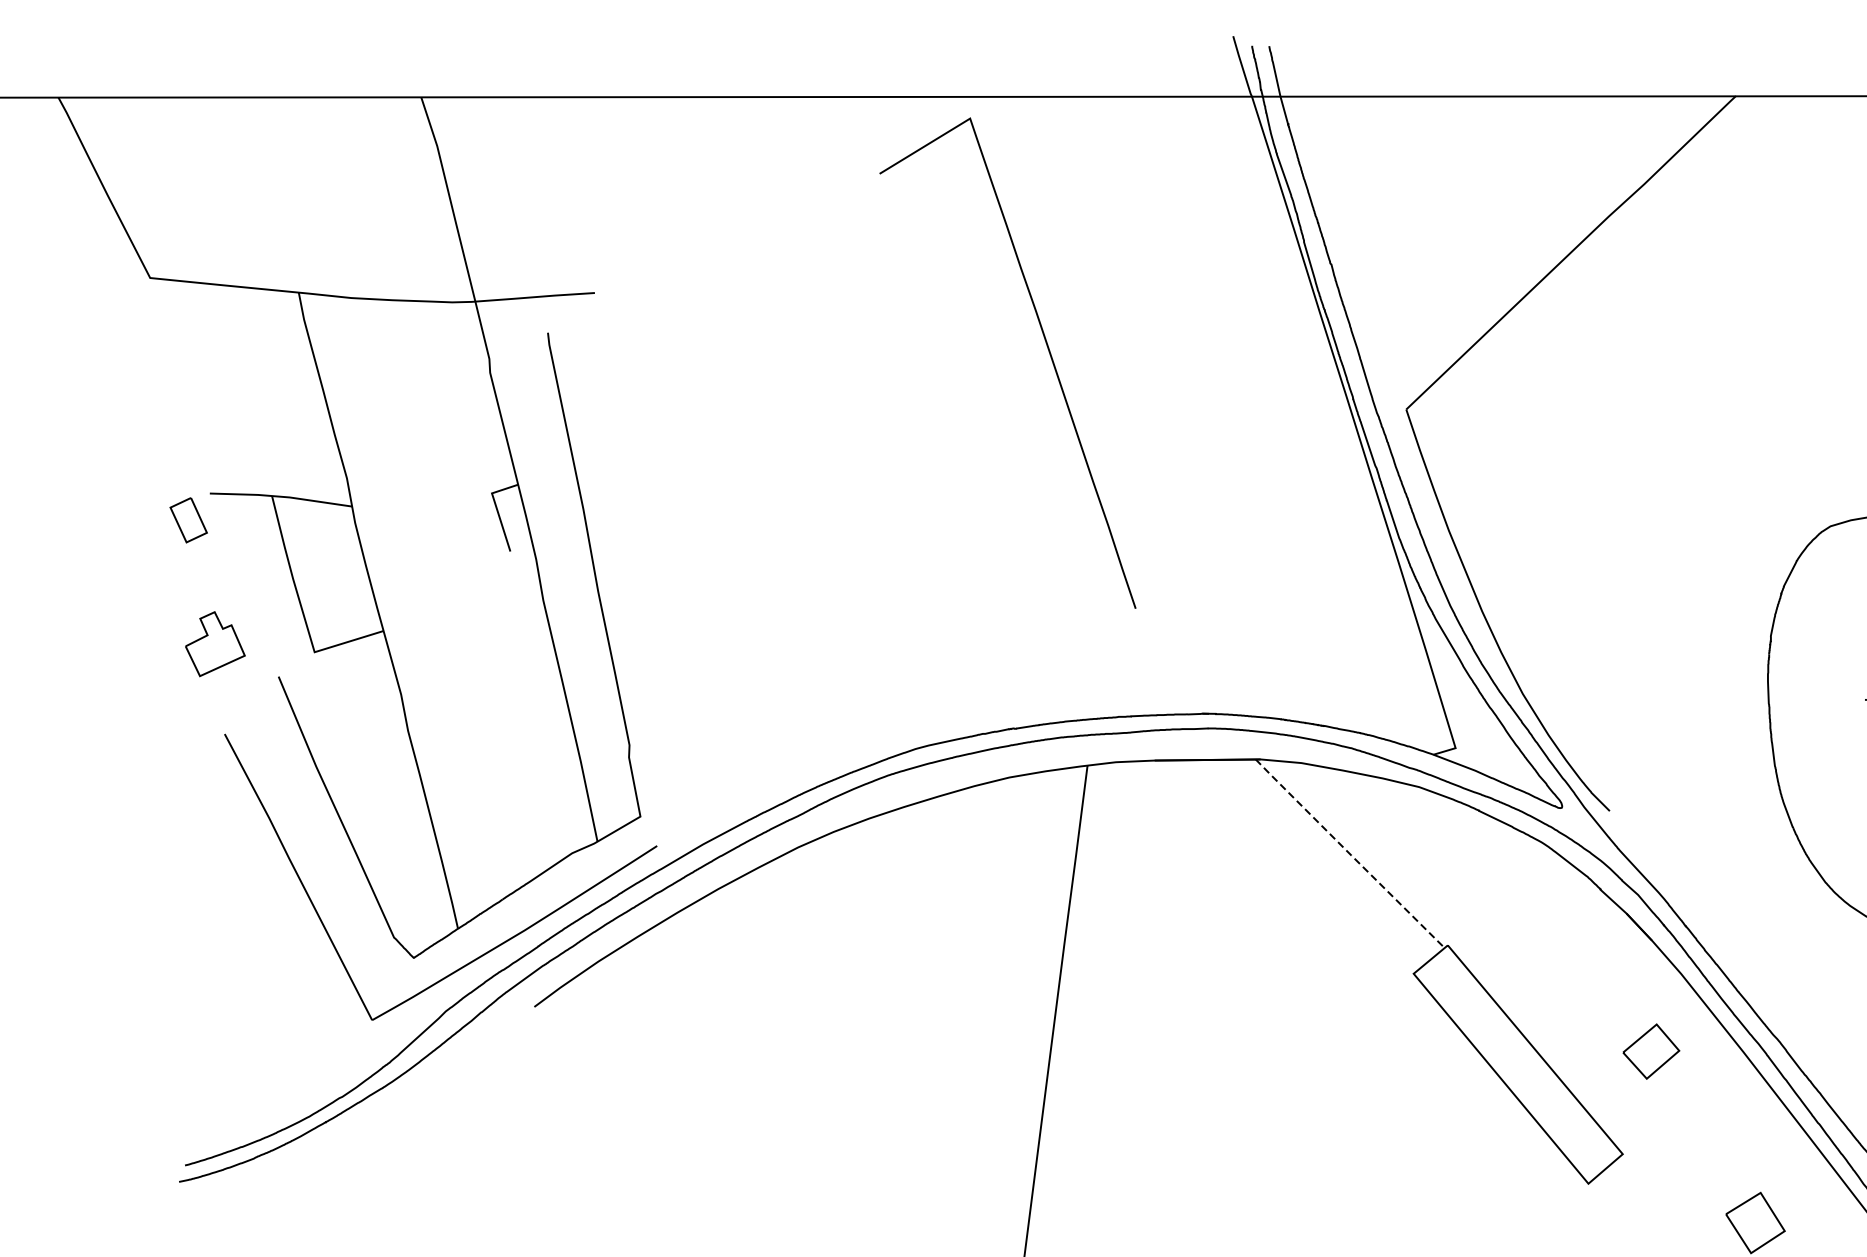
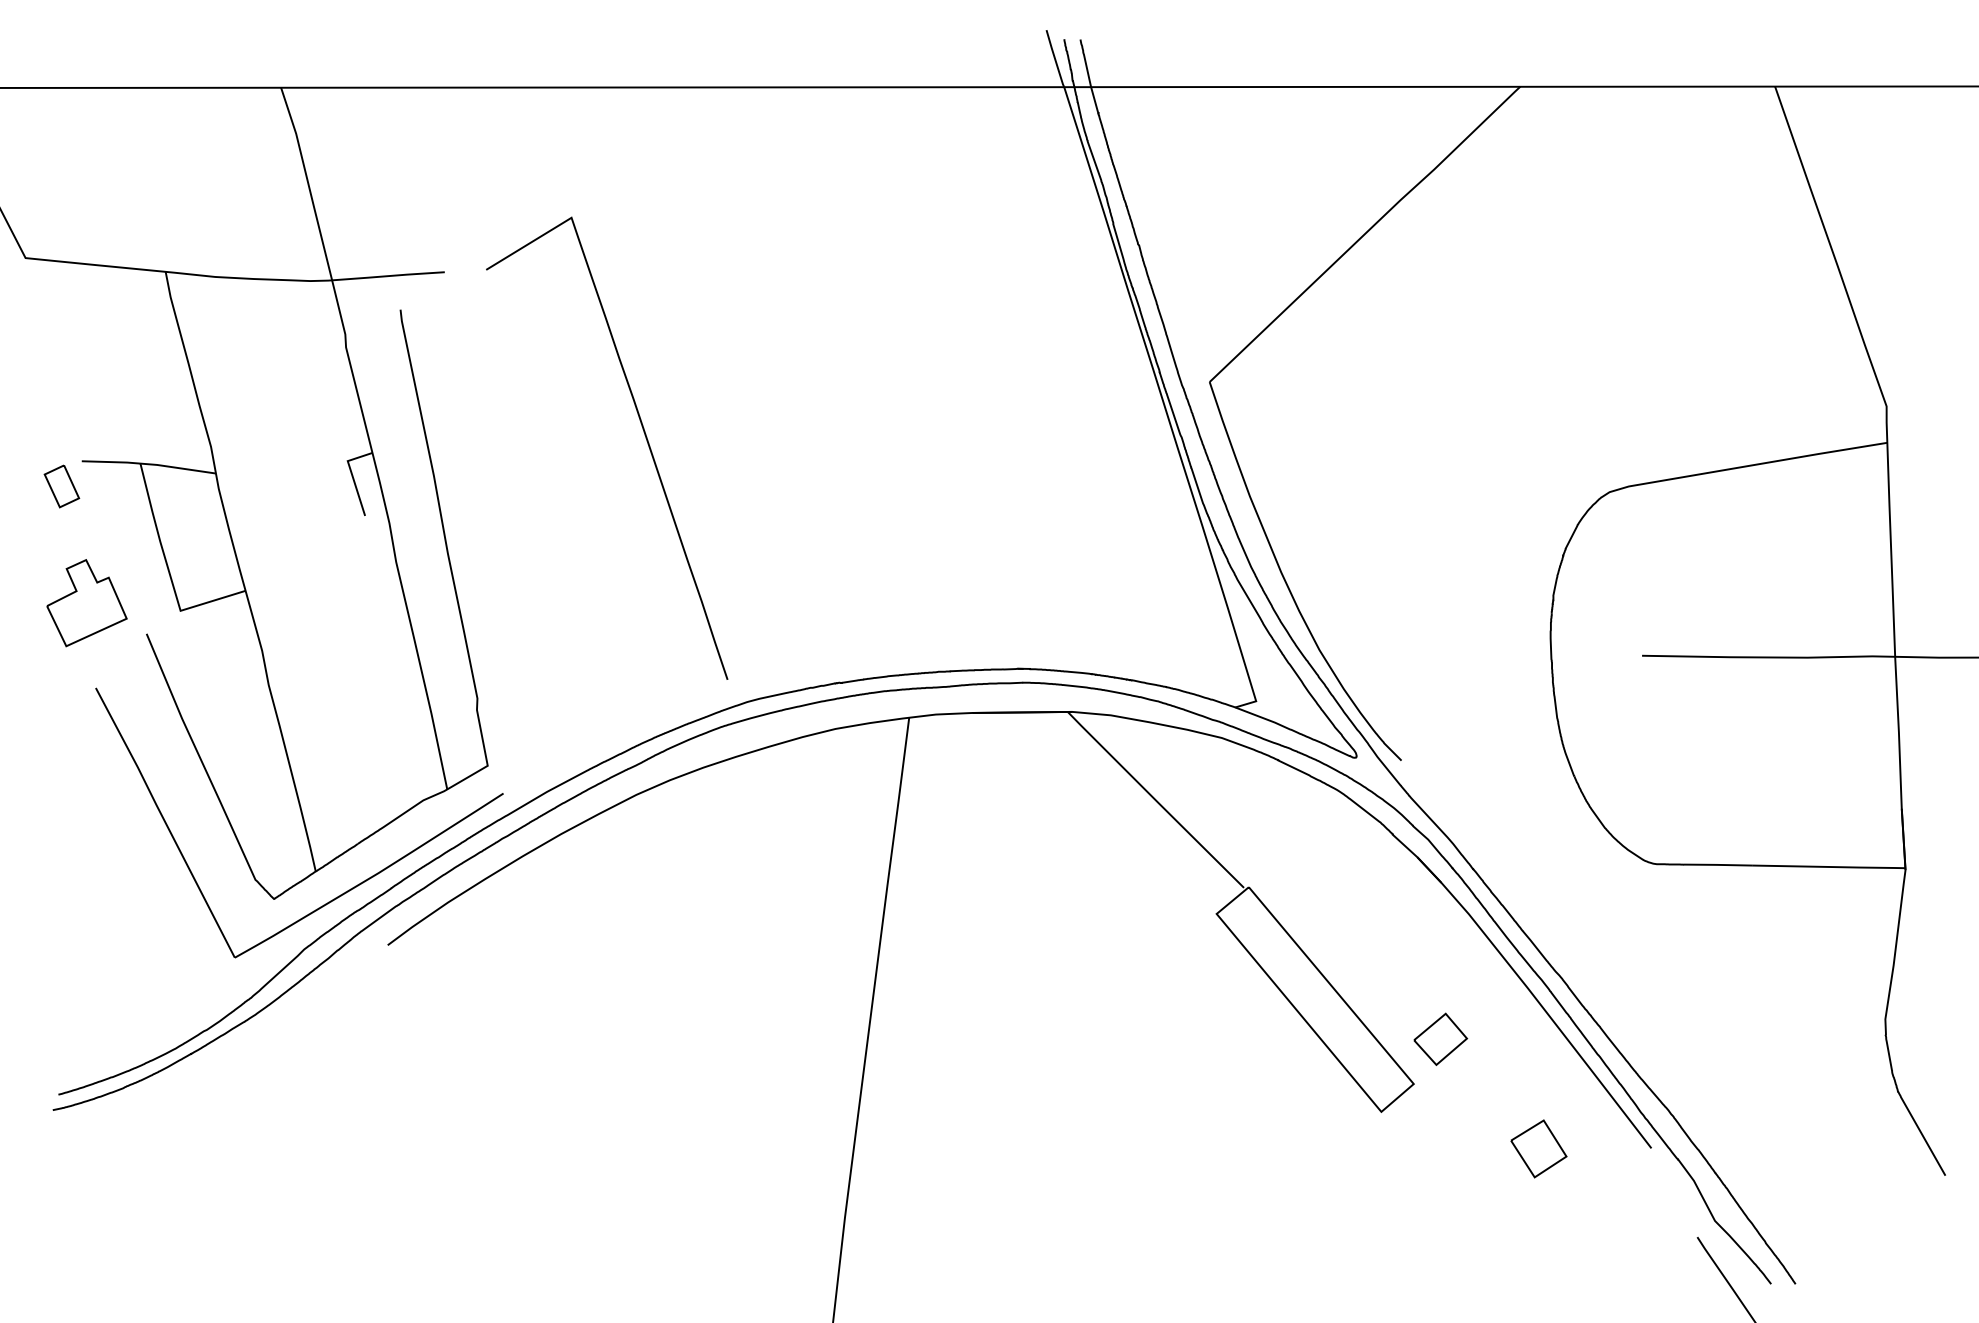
curve: (1047, 349) -> (644, 435), moved
part: (214, 644) -> (86, 603), size x1.43
line: (1348, 852) -> (1155, 799), dashed -> solid
part: (1651, 1050) -> (1440, 1038), moved

